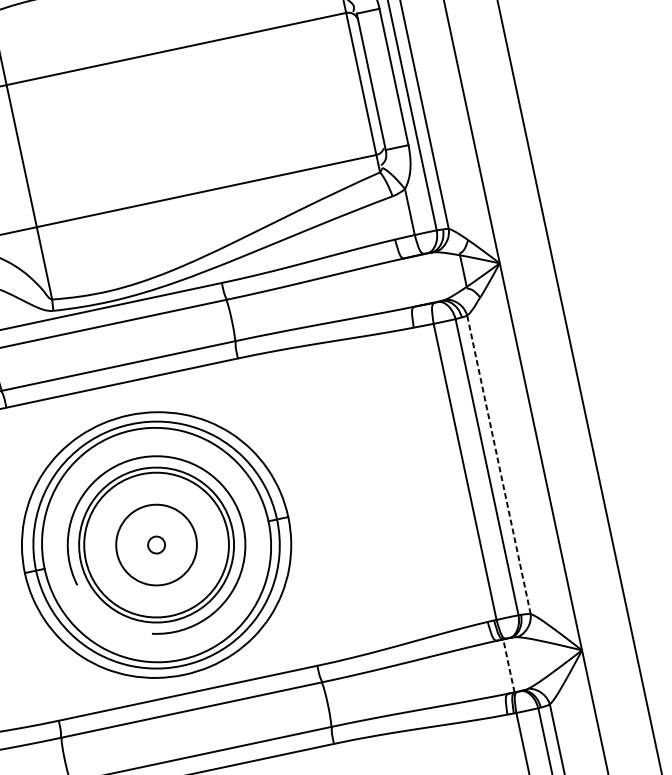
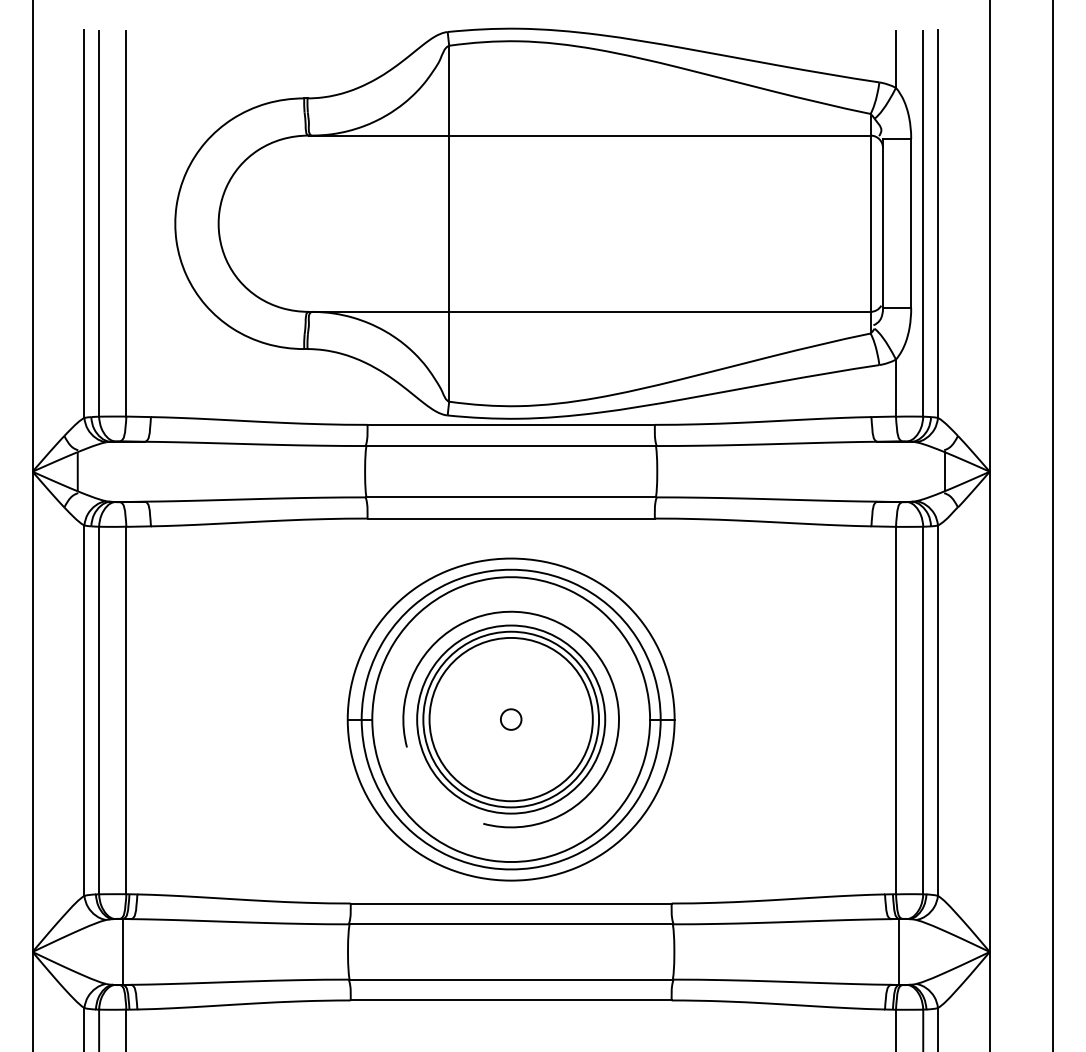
line: (498, 464) -> (937, 710), dashed -> solid
circle: (156, 545) -> (510, 719), size x1.67
line: (509, 665) -> (899, 951), dashed -> solid

